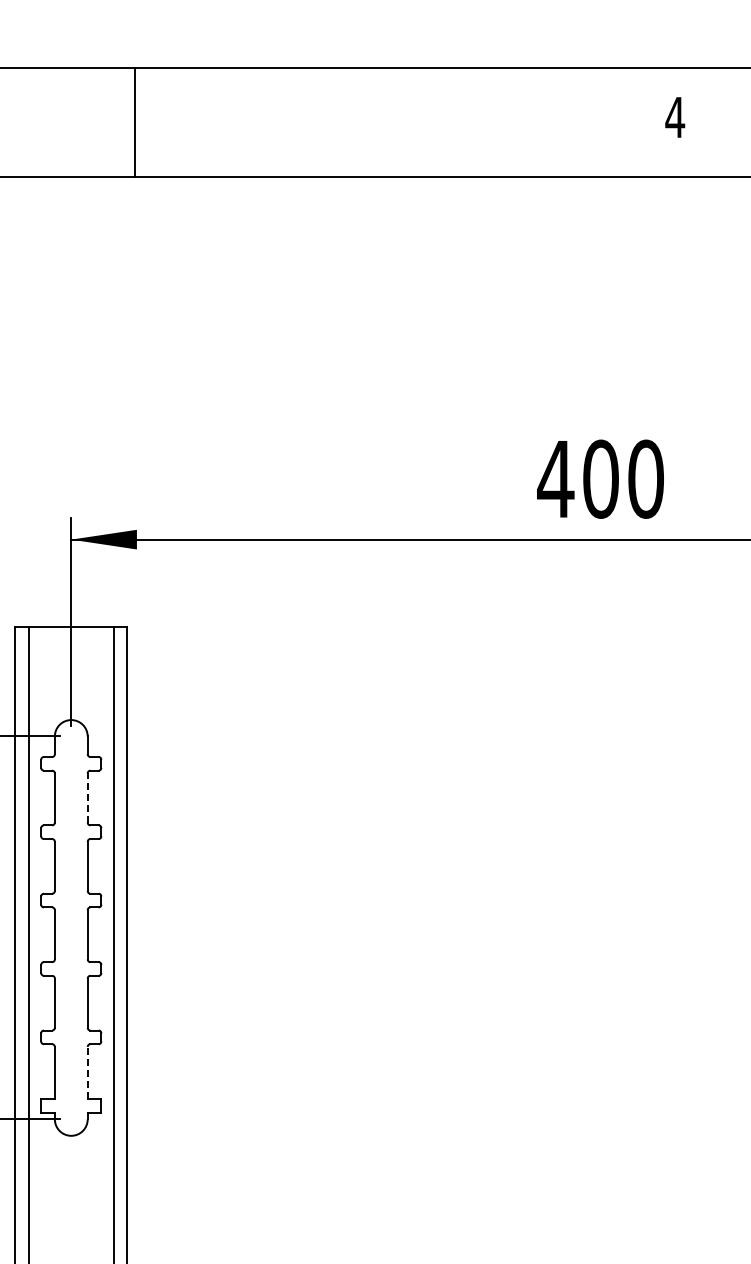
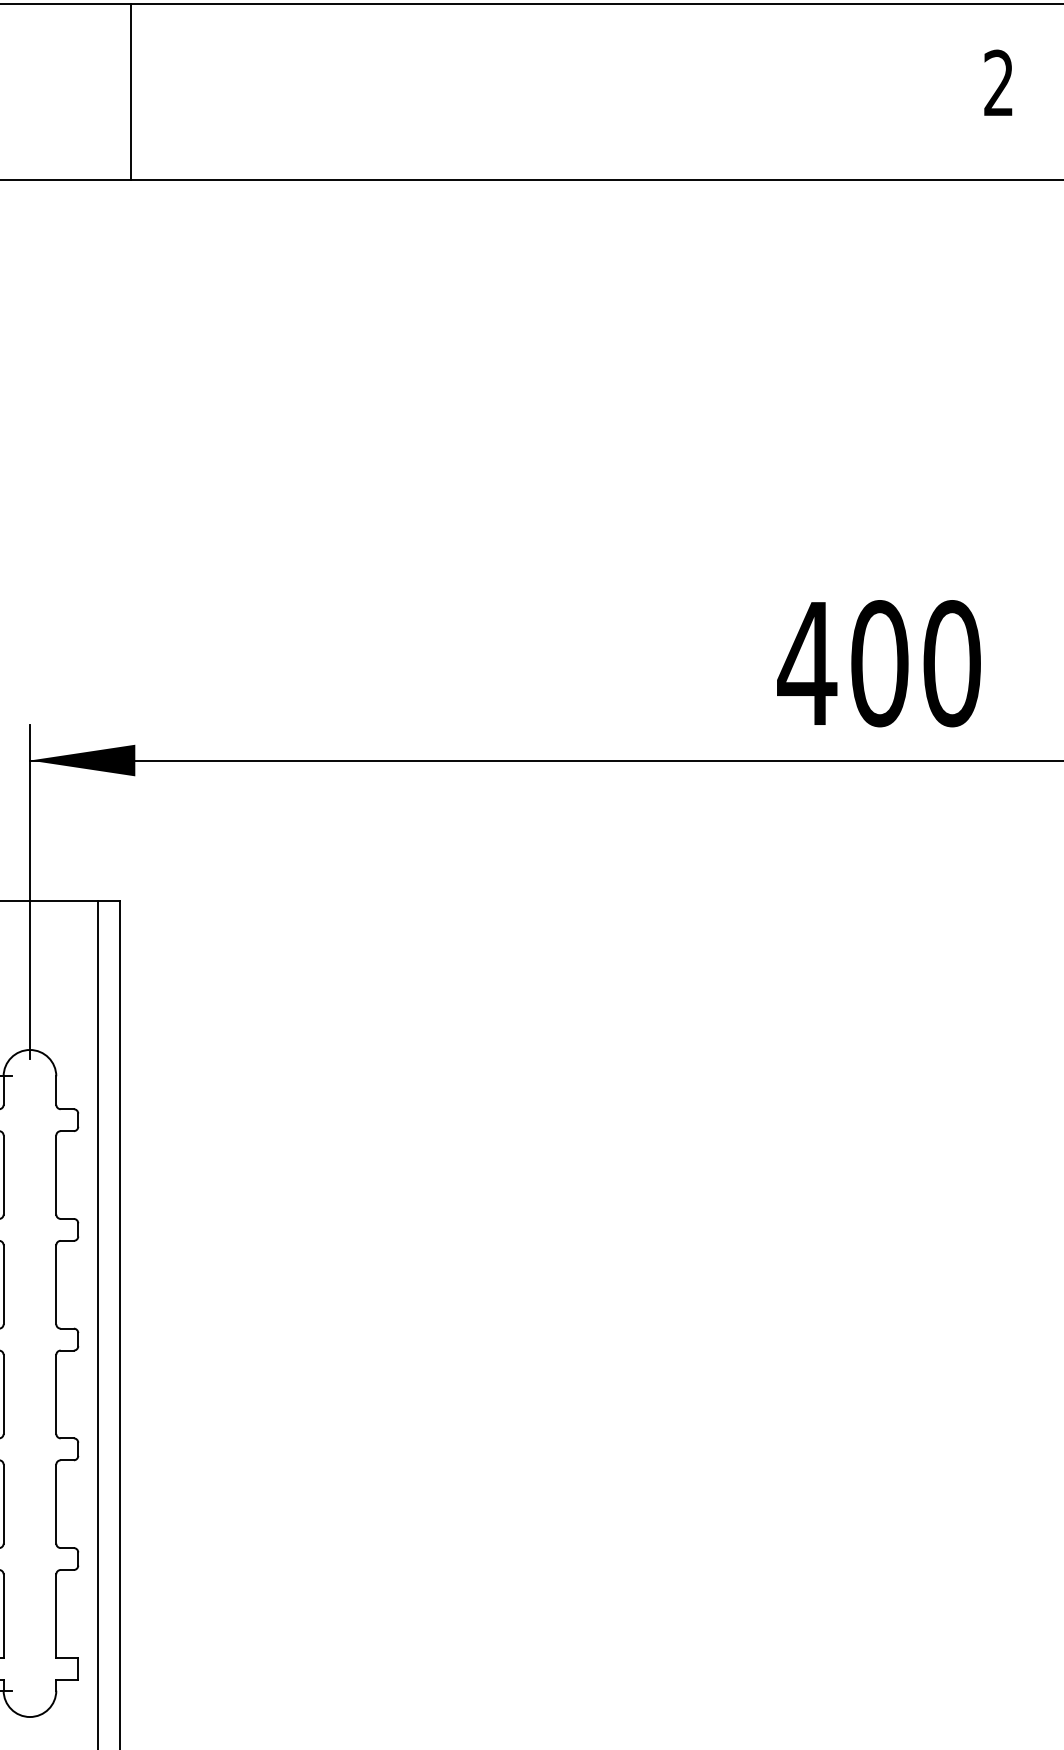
text: (675, 116) -> (999, 81), 4 -> 2
line: (87, 798) -> (55, 1175), dashed -> solid
line: (87, 1072) -> (55, 1615), dashed -> solid

